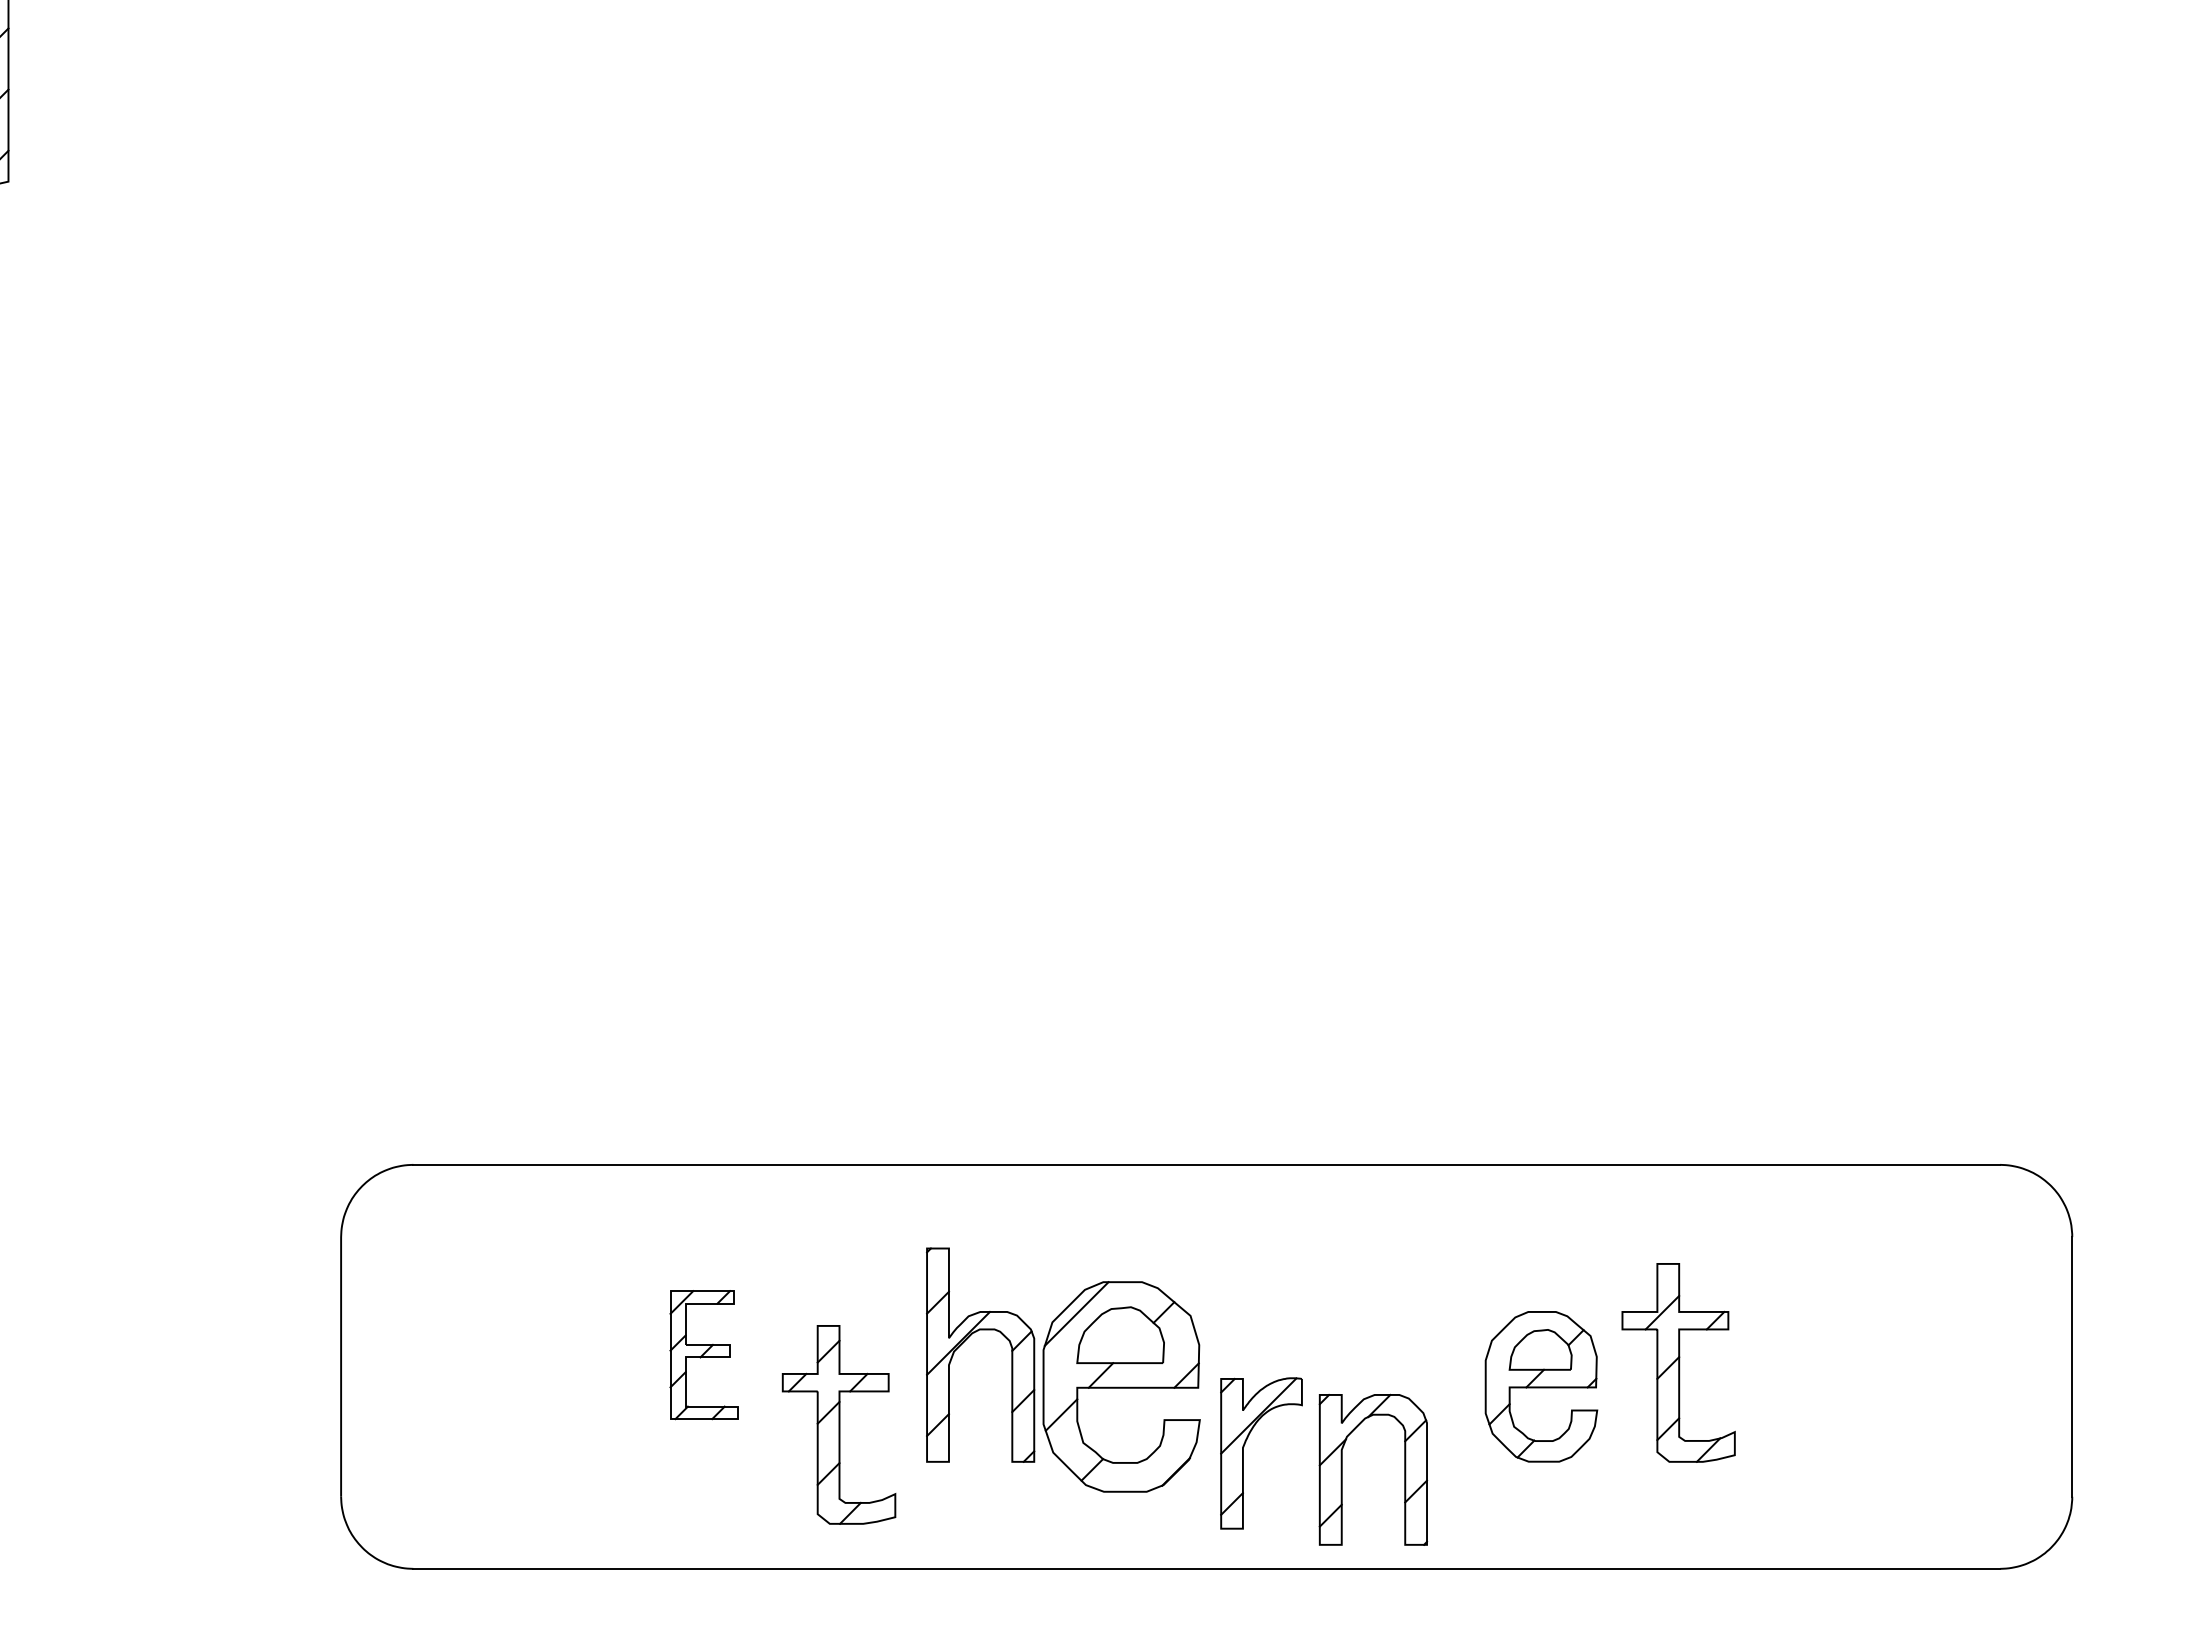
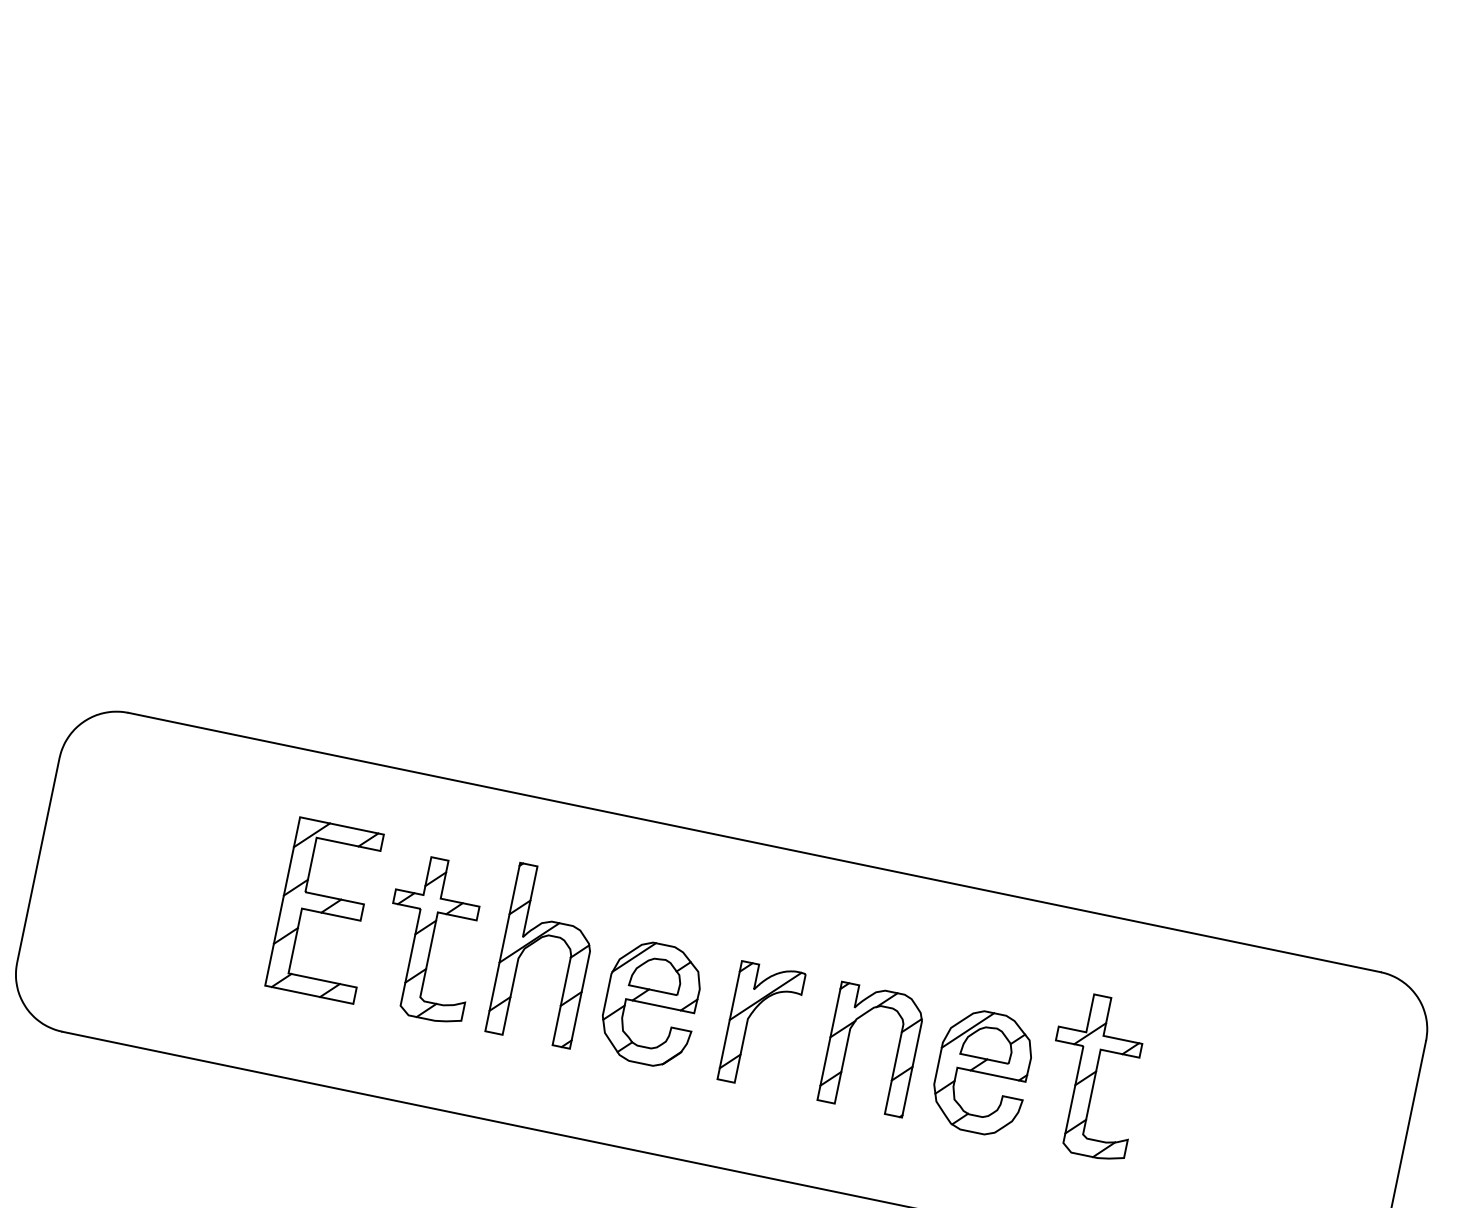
line: (1512, 1339) -> (967, 1030), added
part: (703, 1354) -> (326, 909), size x1.67
part: (1121, 1386) -> (651, 1003), size x0.71
part: (838, 1424) -> (431, 938), moved
part: (1243, 1453) -> (747, 1023), moved
part: (1342, 1469) -> (847, 1044), moved

